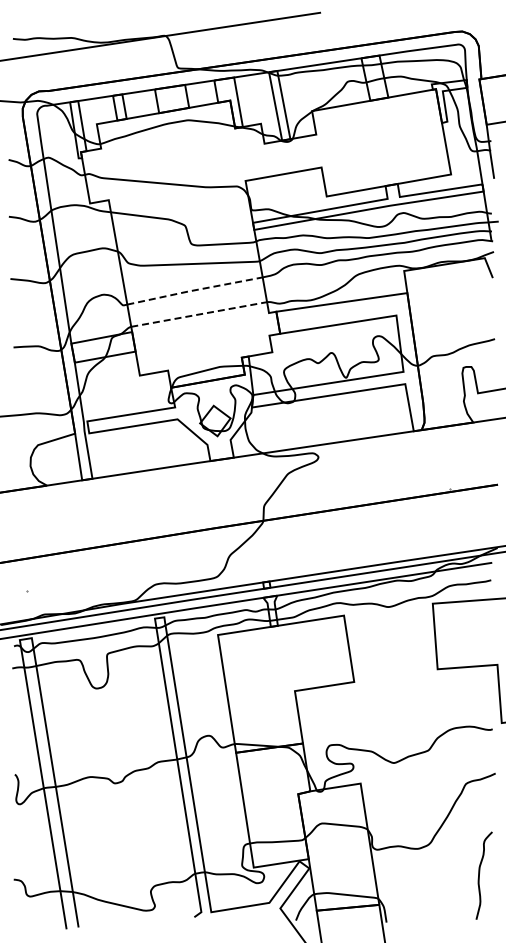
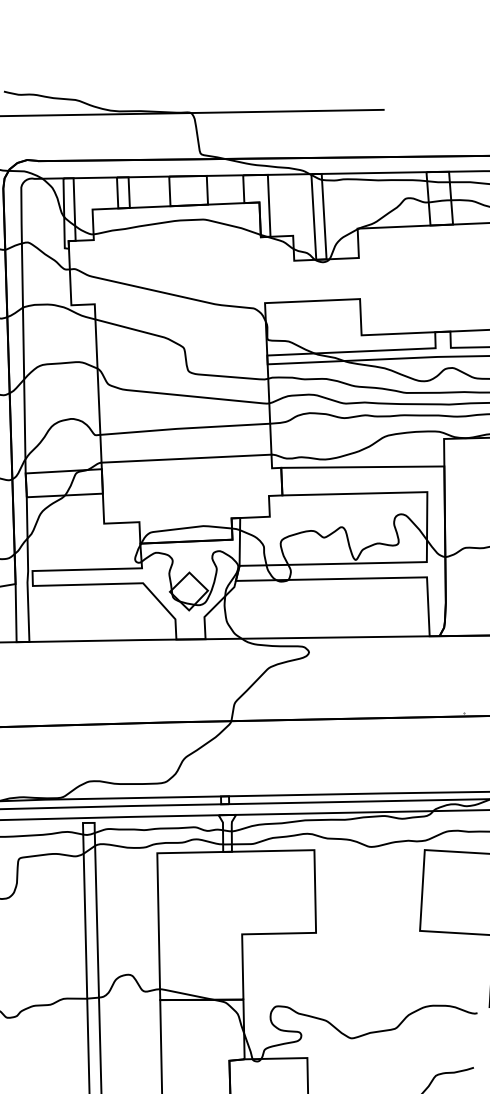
line: (193, 290) -> (183, 428), dashed -> solid
line: (199, 314) -> (186, 458), dashed -> solid

